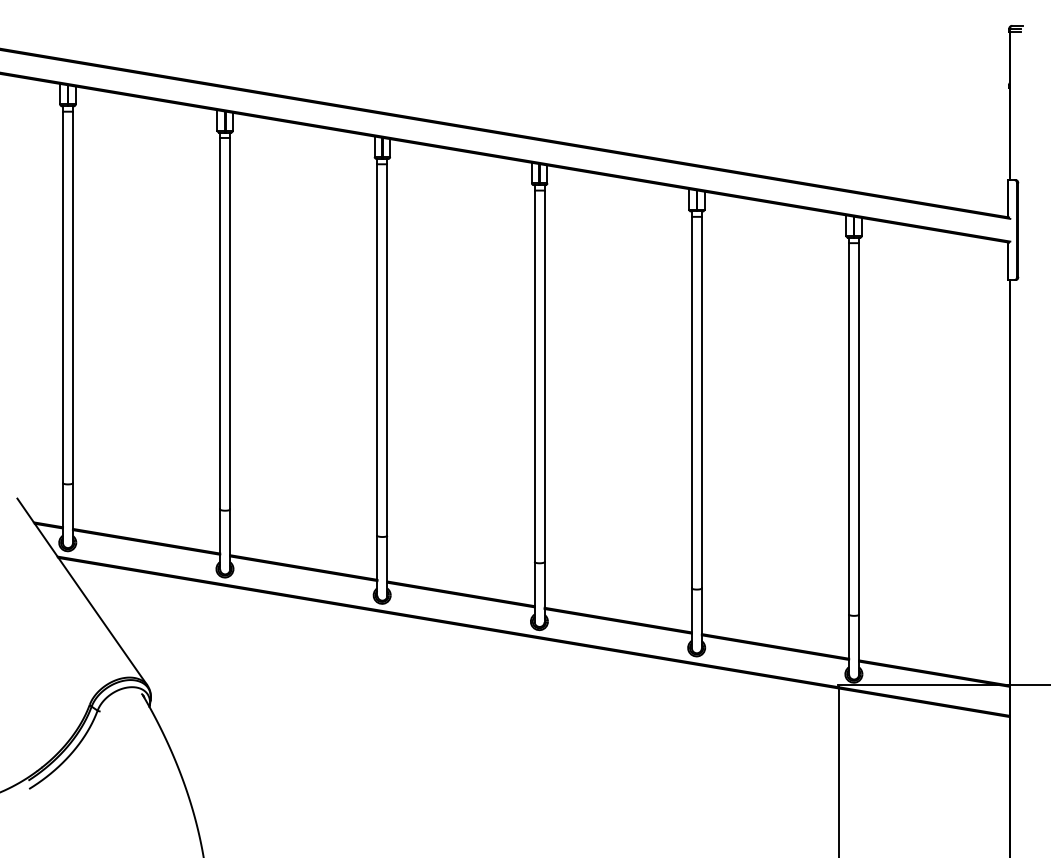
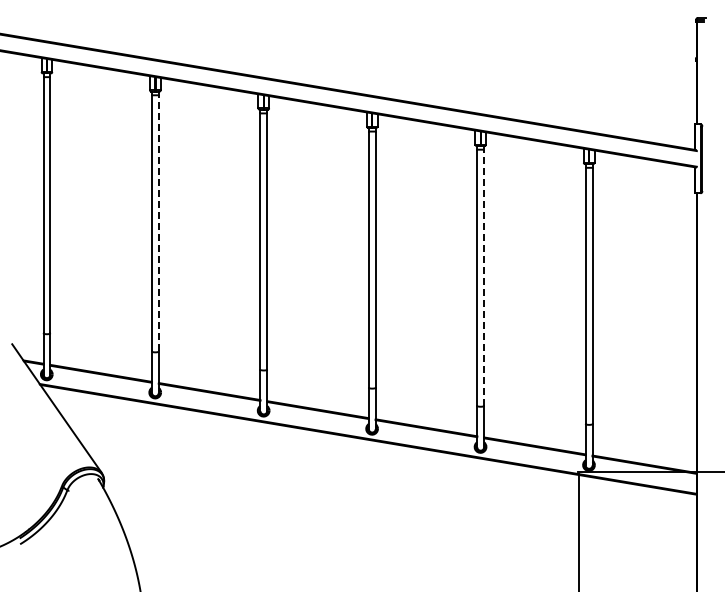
line: (229, 322) -> (158, 222), solid -> dashed
line: (702, 402) -> (484, 277), solid -> dashed

